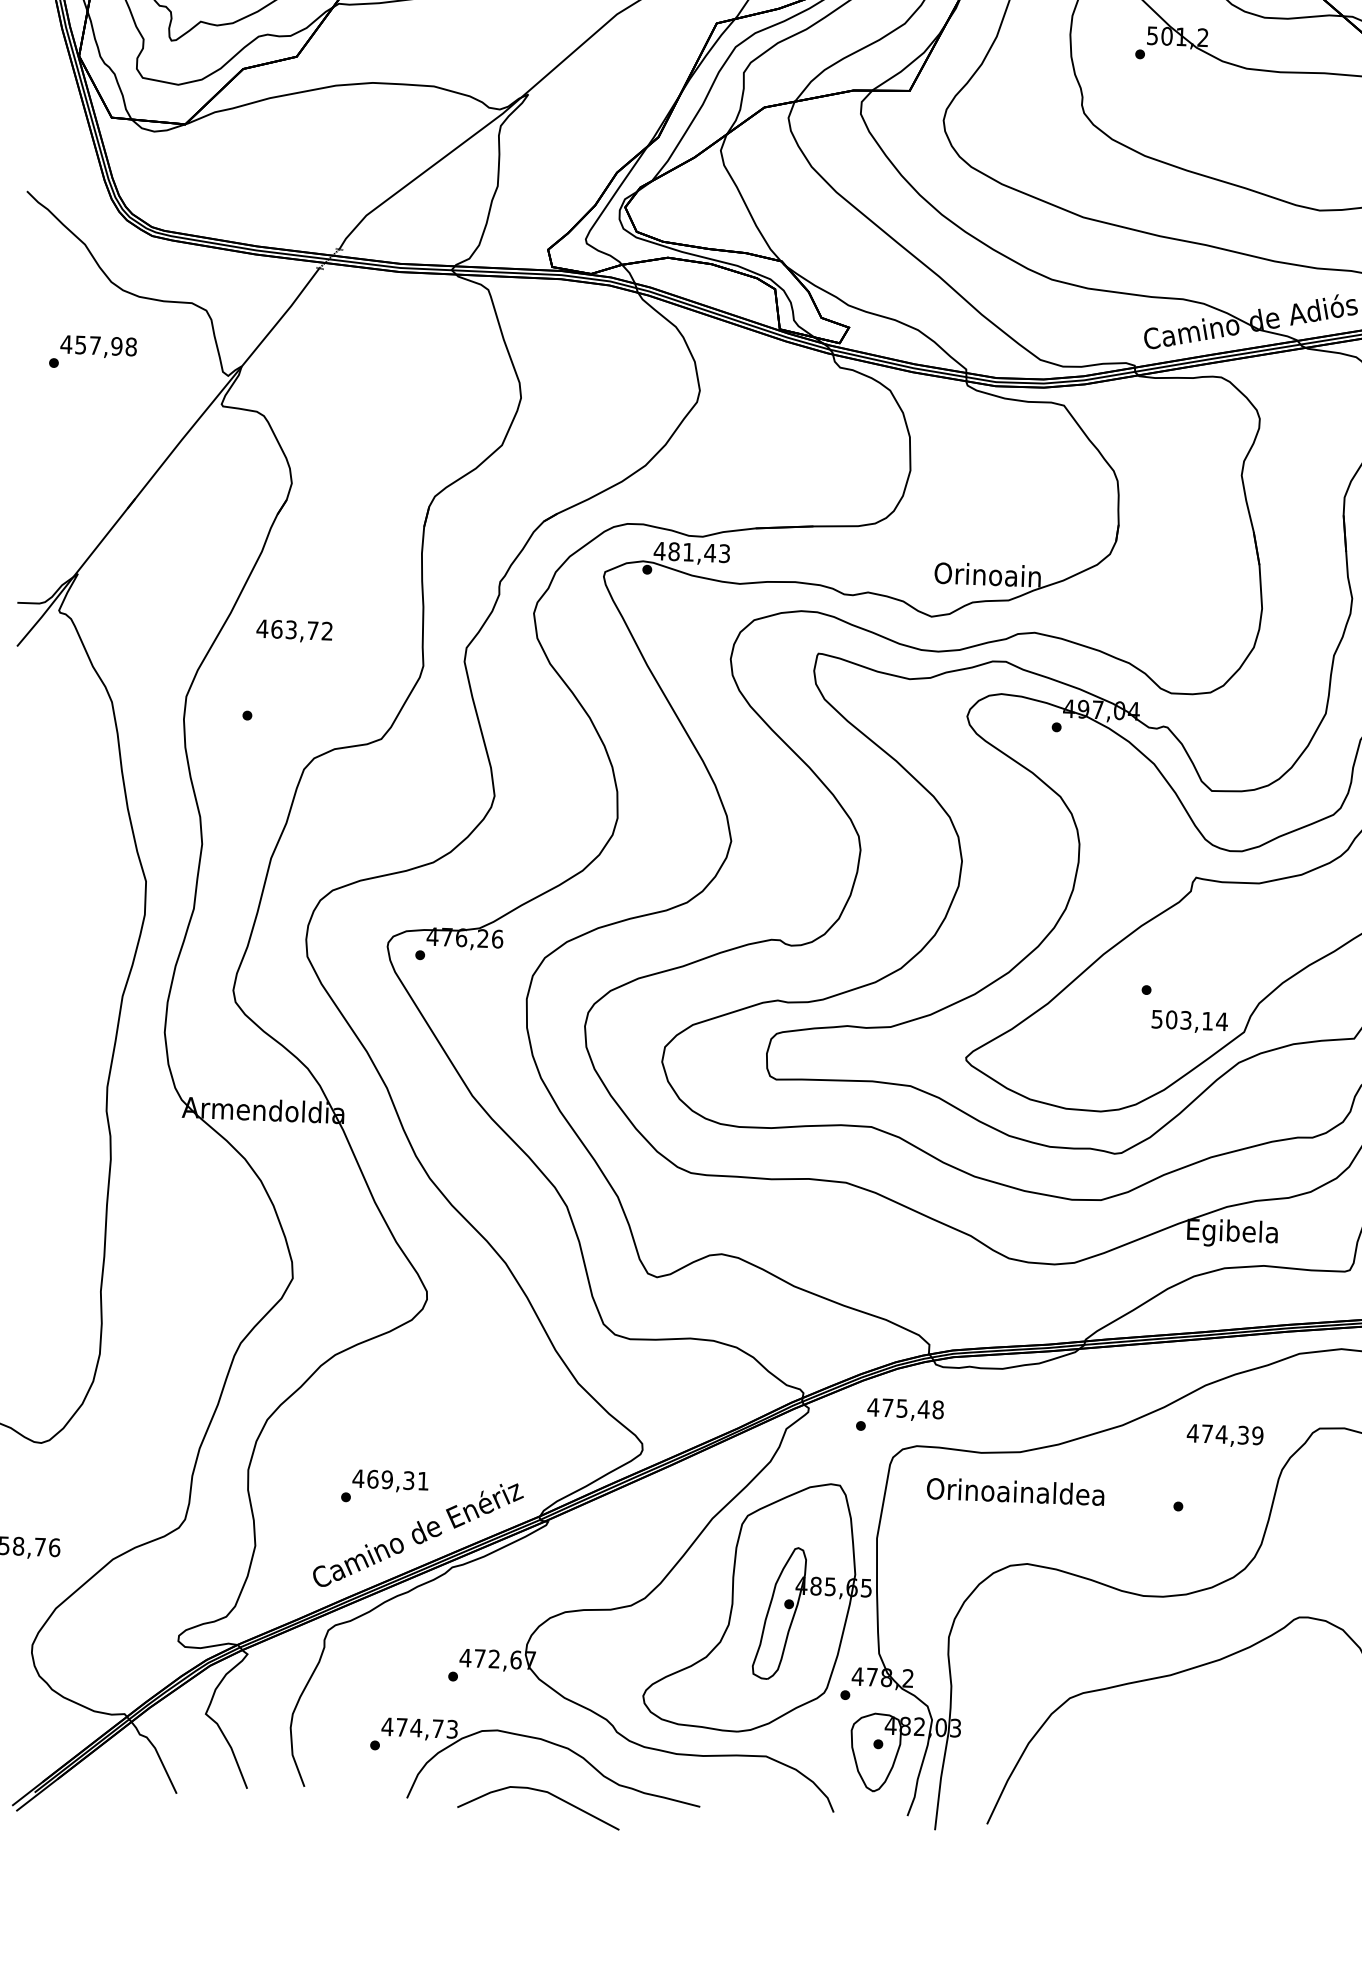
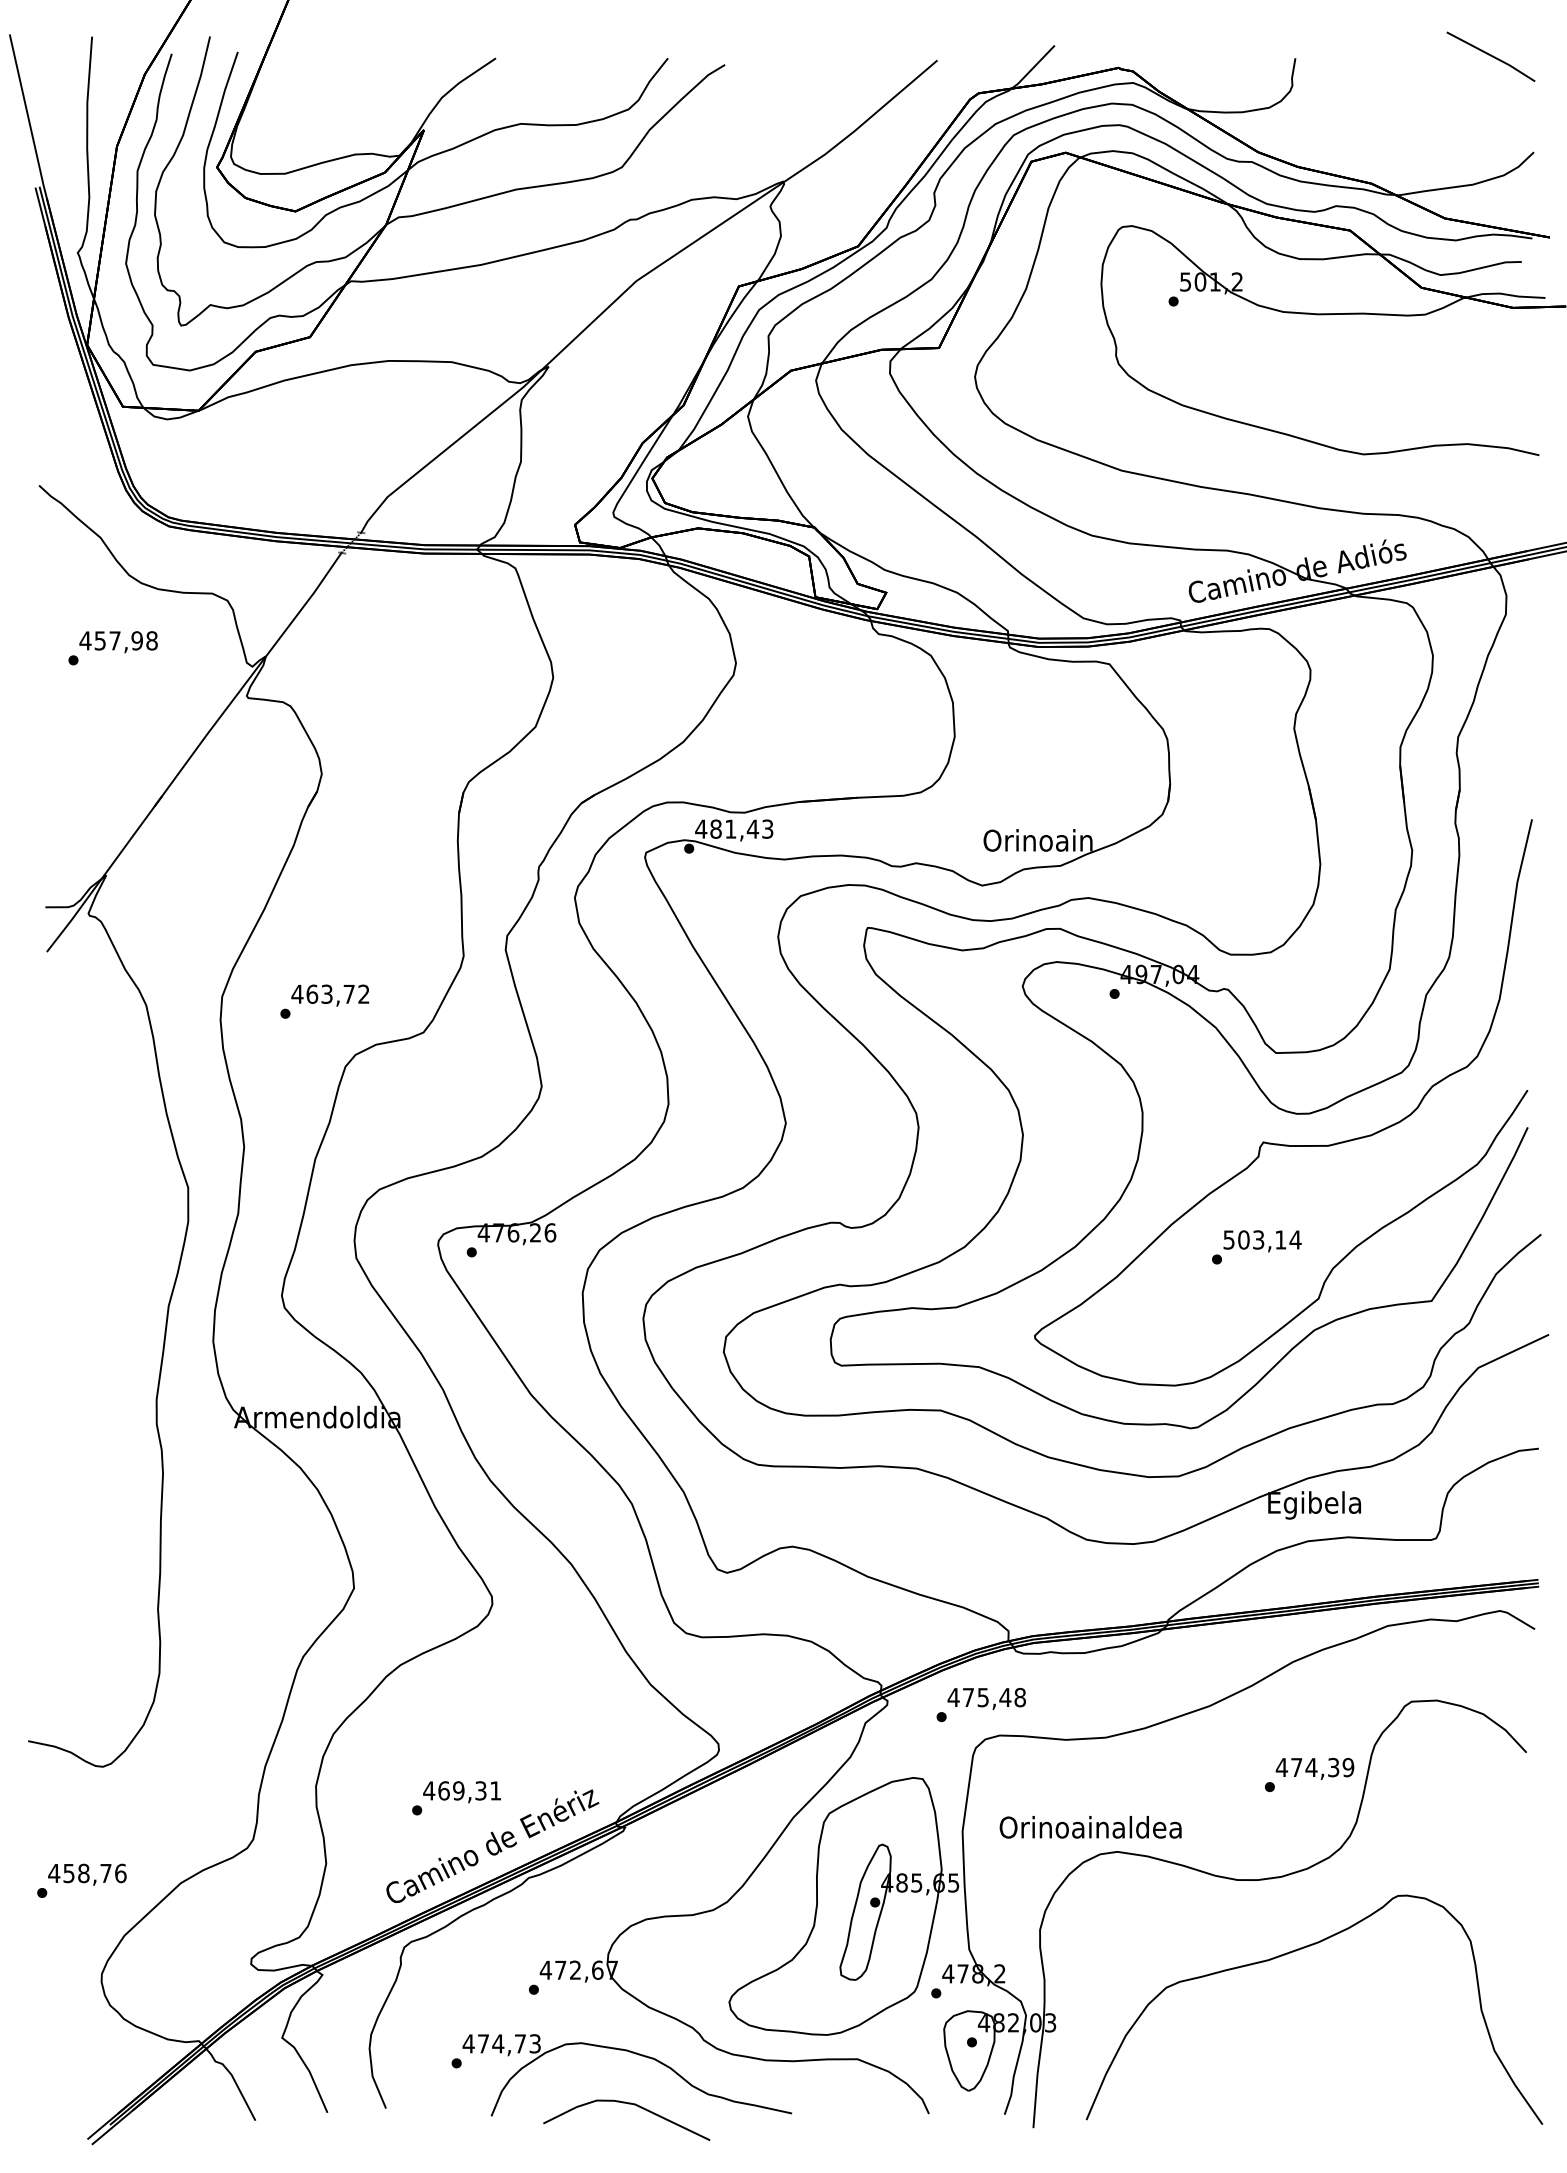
text: (294, 631) -> (330, 995), moved
text: (1189, 1022) -> (1262, 1241), moved
text: (1224, 1435) -> (1314, 1768), moved
text: (1015, 1491) -> (1090, 1827), moved

